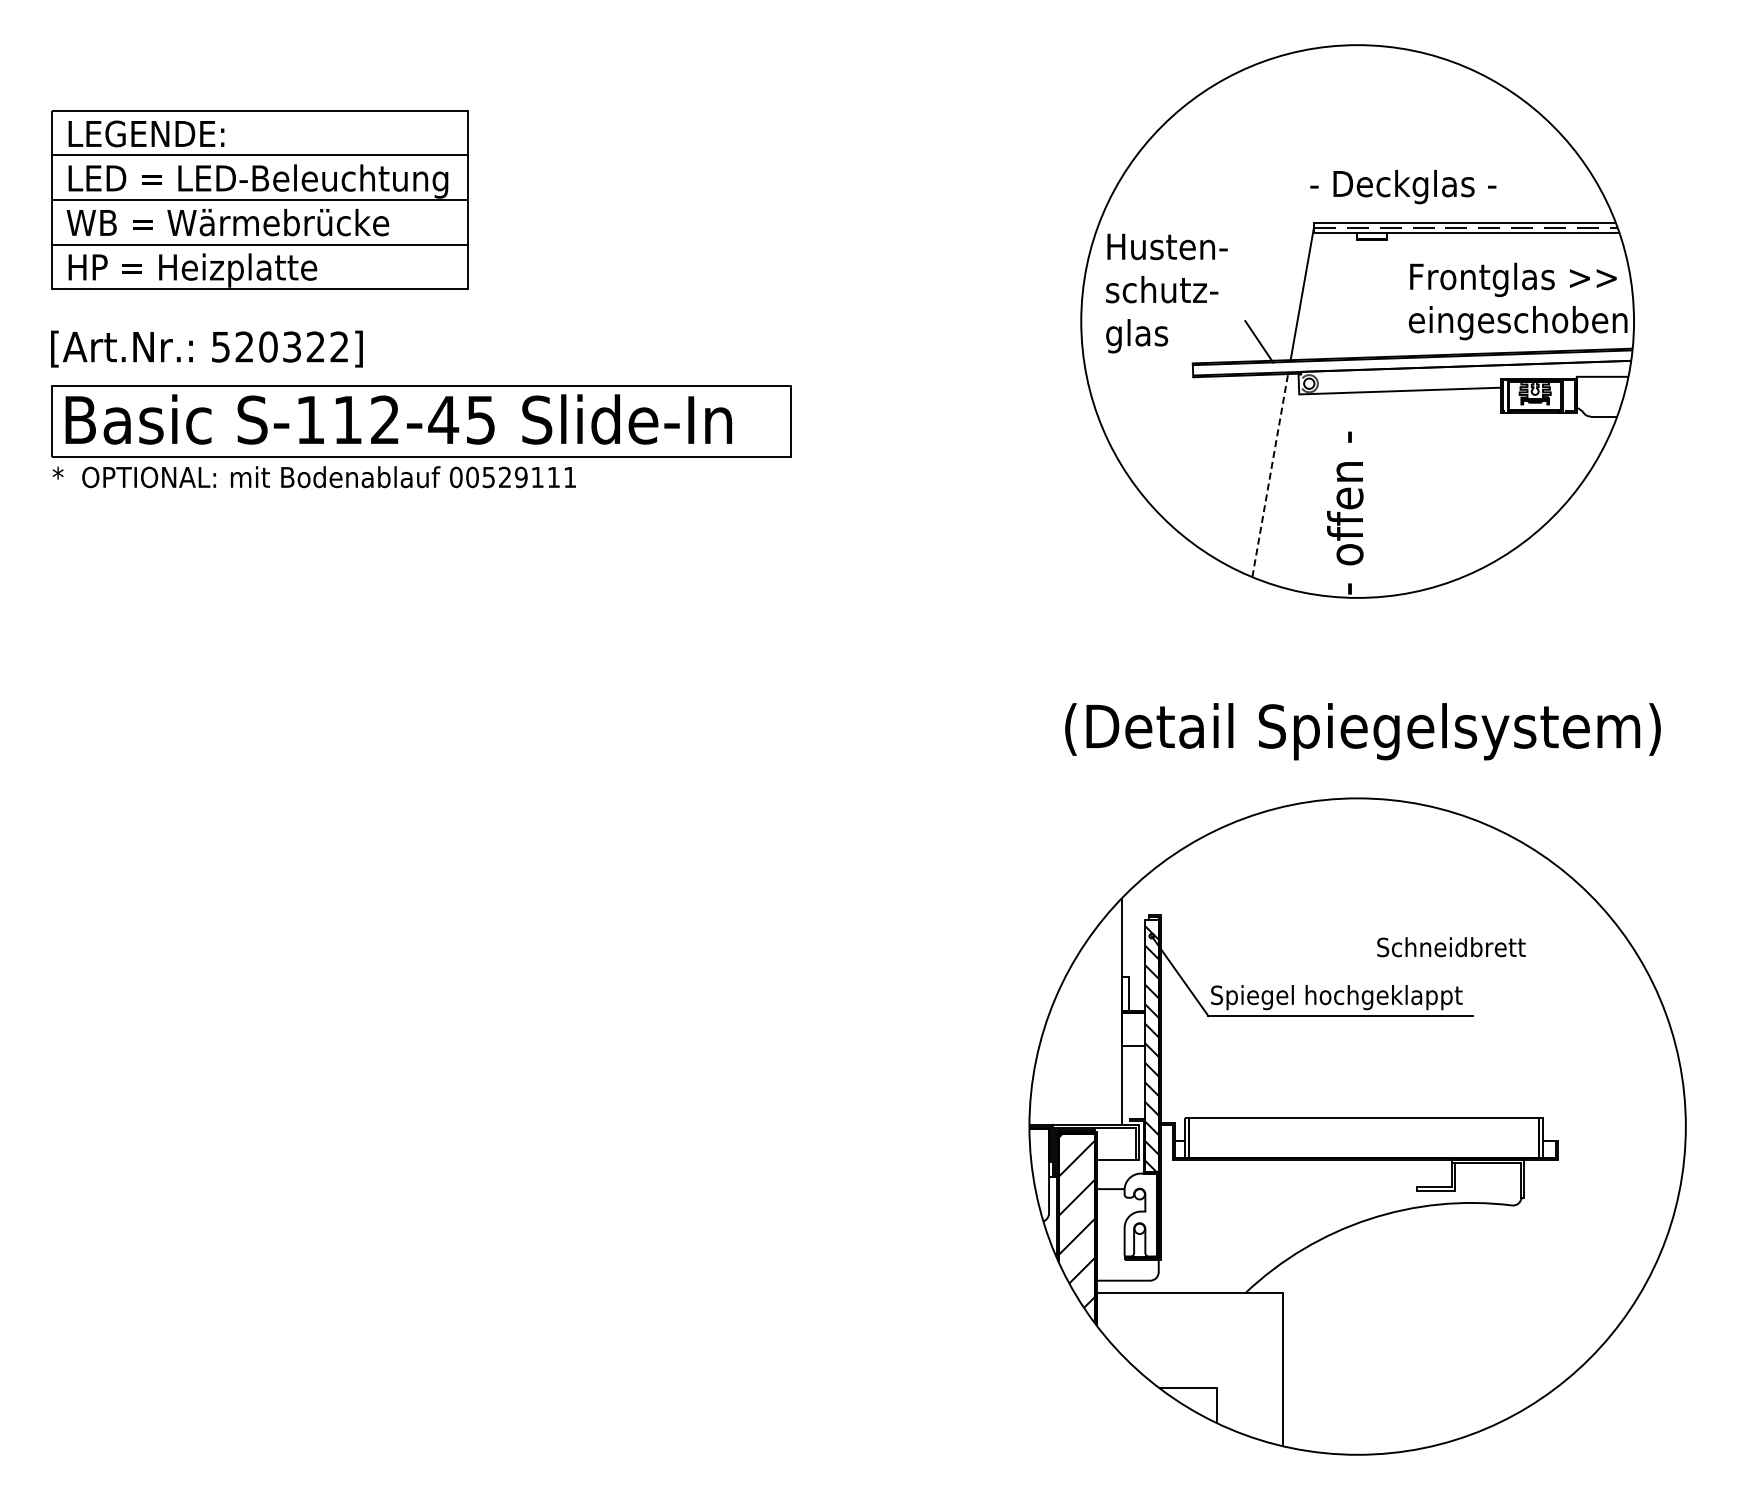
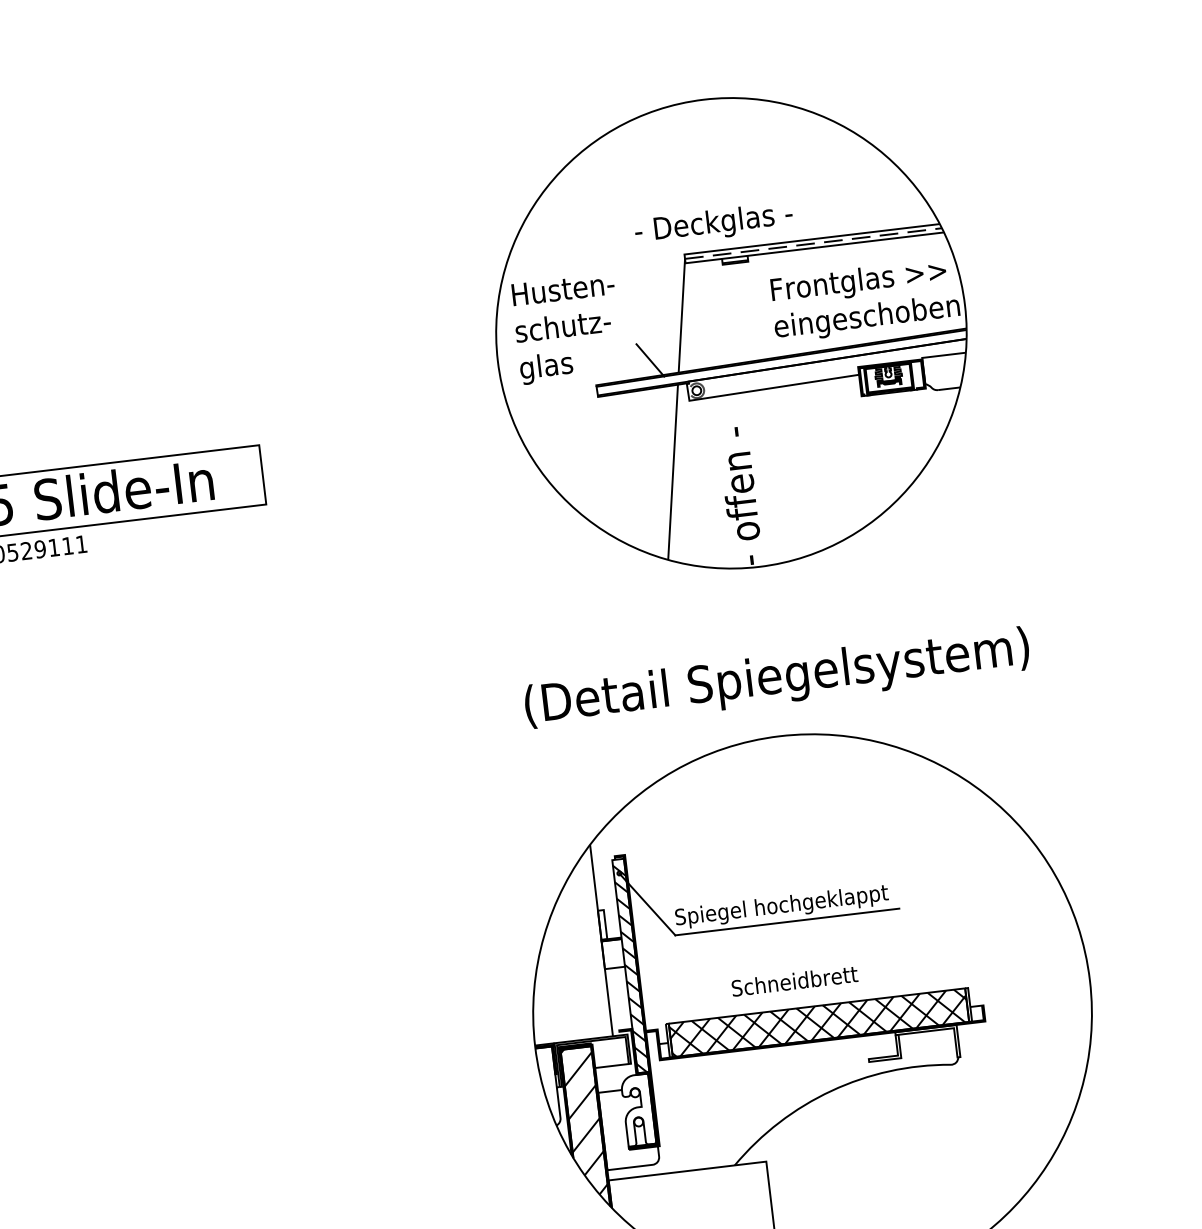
text: (1403, 187) -> (714, 224), moved
line: (1270, 475) -> (673, 472), dashed -> solid
text: (1451, 947) -> (794, 981), moved
hatch: (1363, 1138) -> (818, 1023), added

